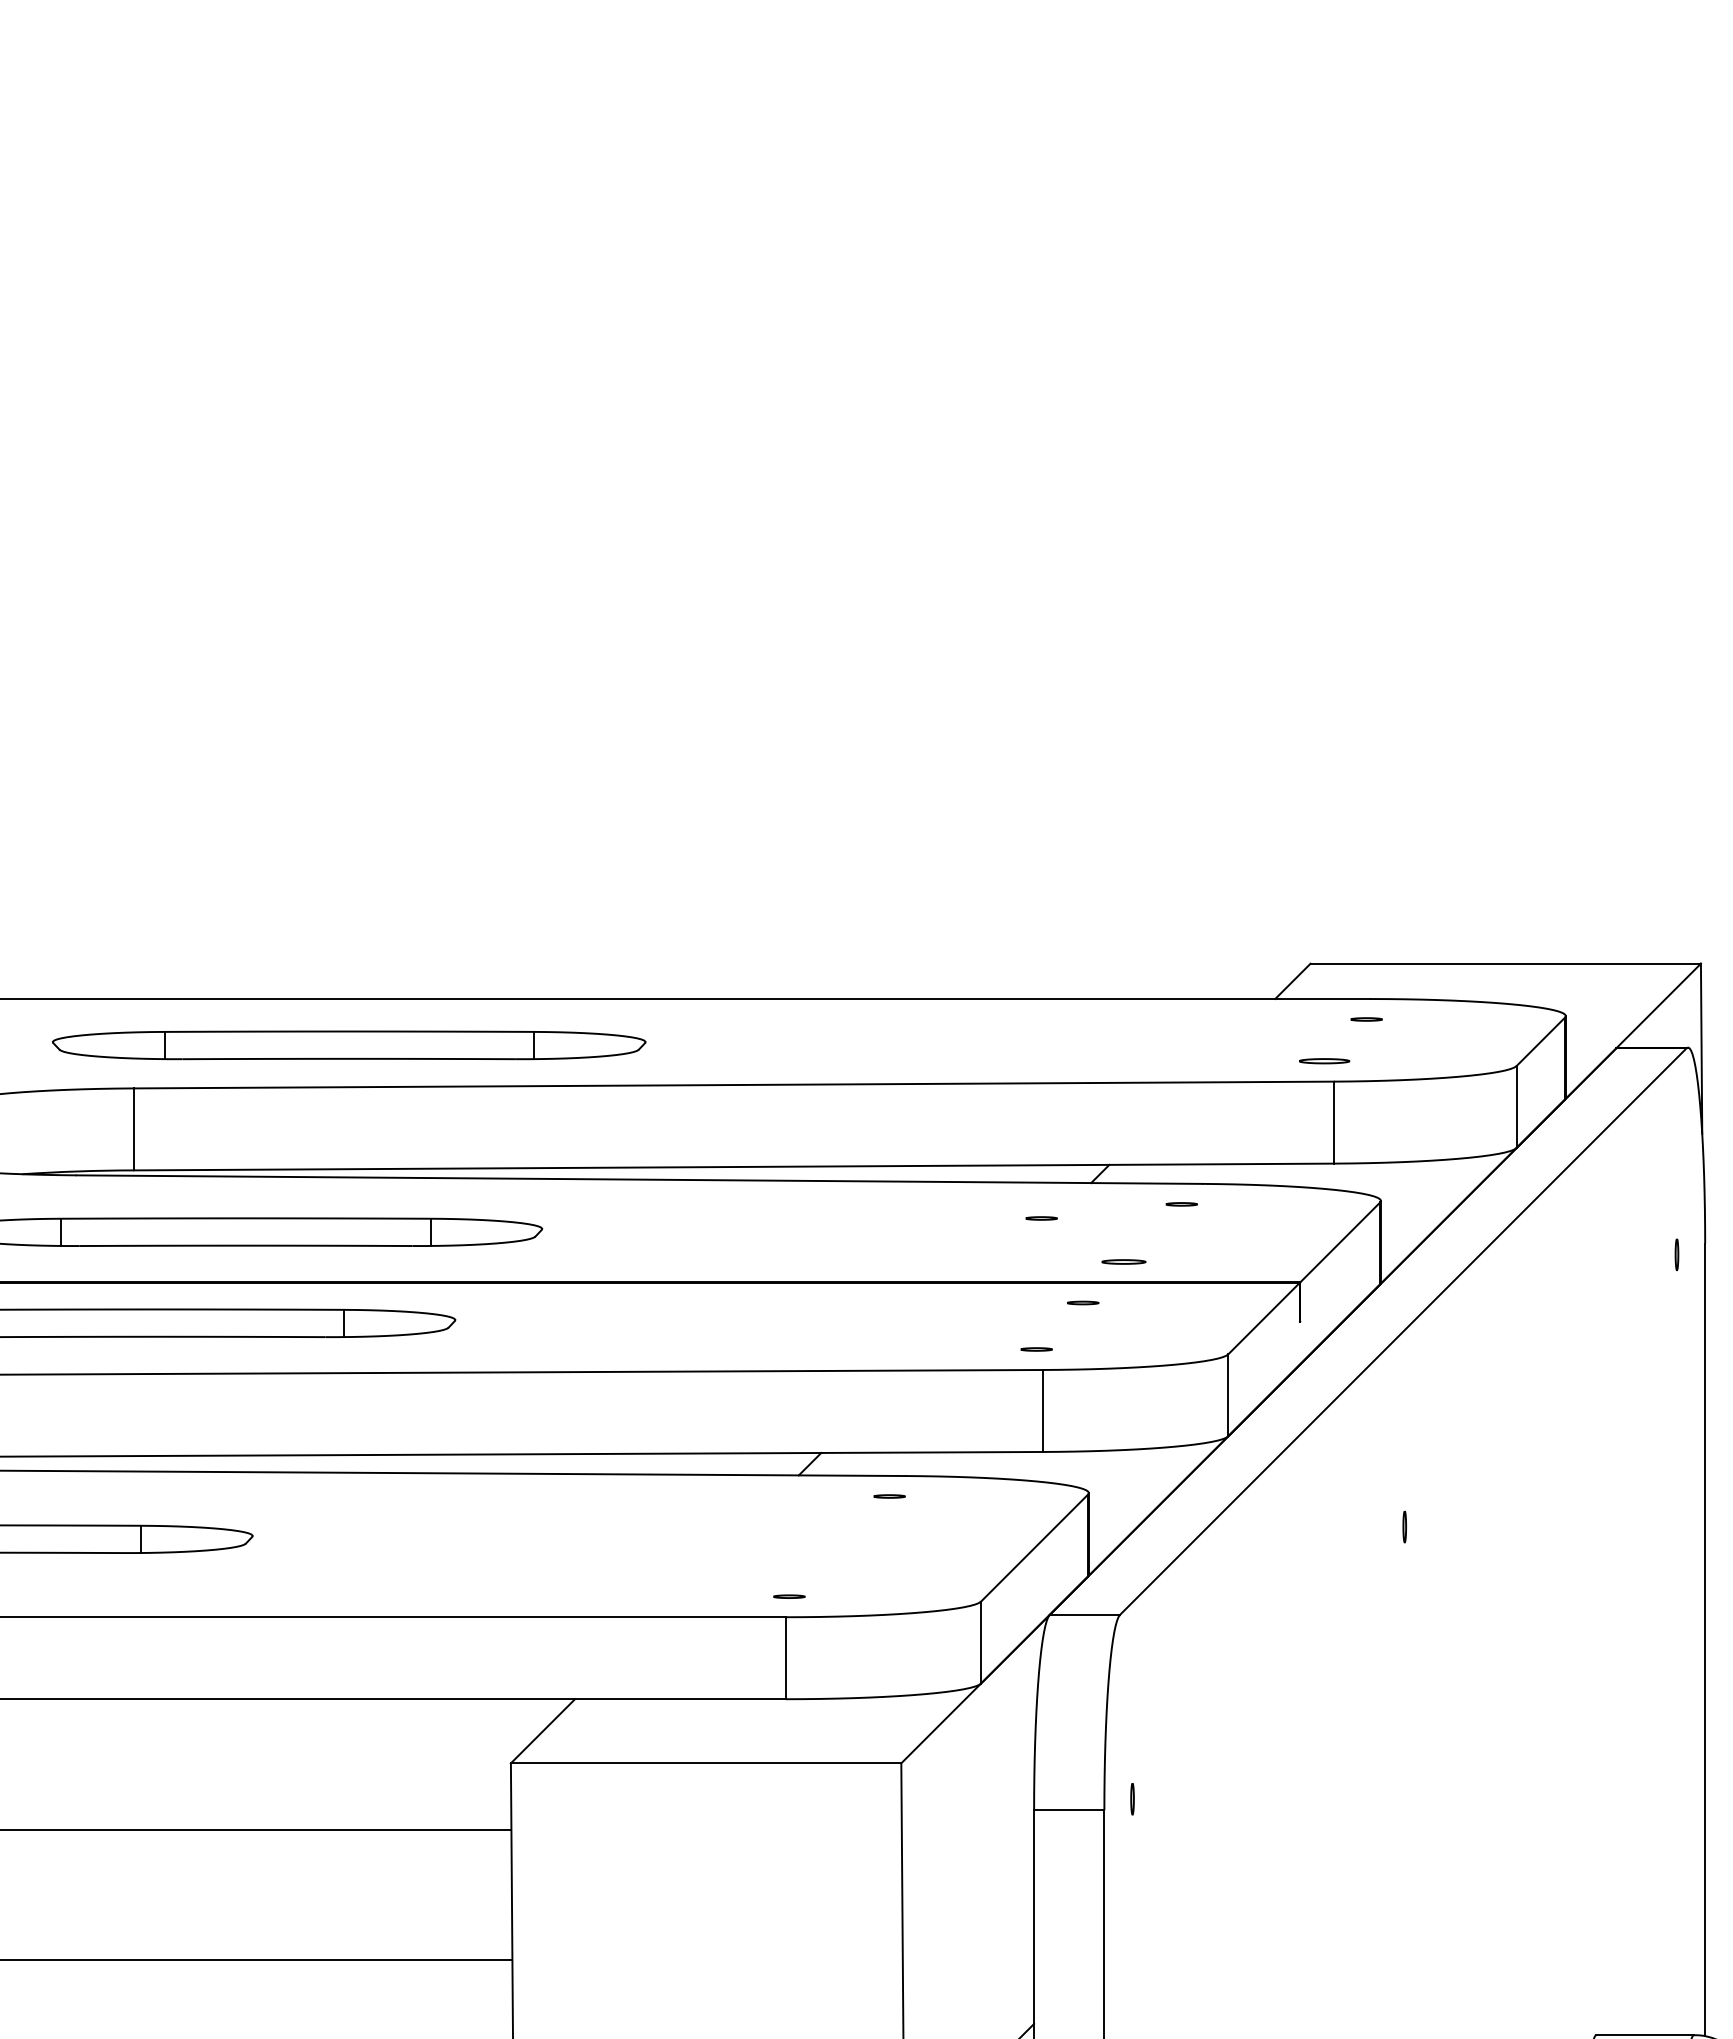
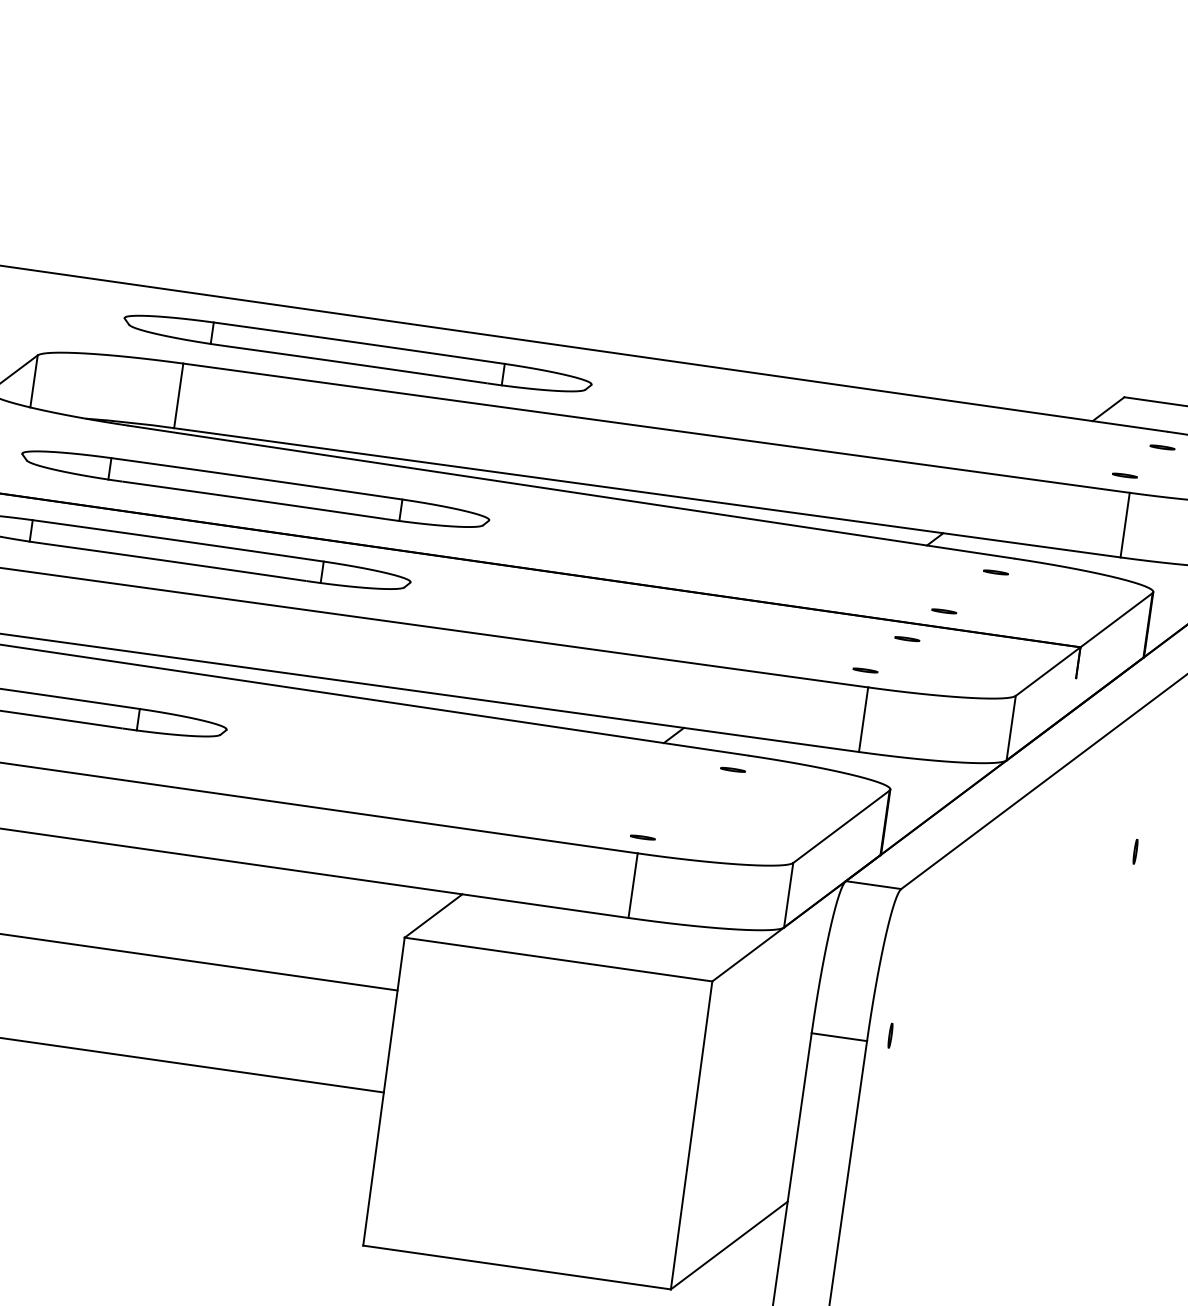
part: (1325, 1060) -> (1125, 475), size x0.62
line: (1041, 1218) -> (883, 567), removed
part: (1124, 1261) -> (944, 611), size x0.71

